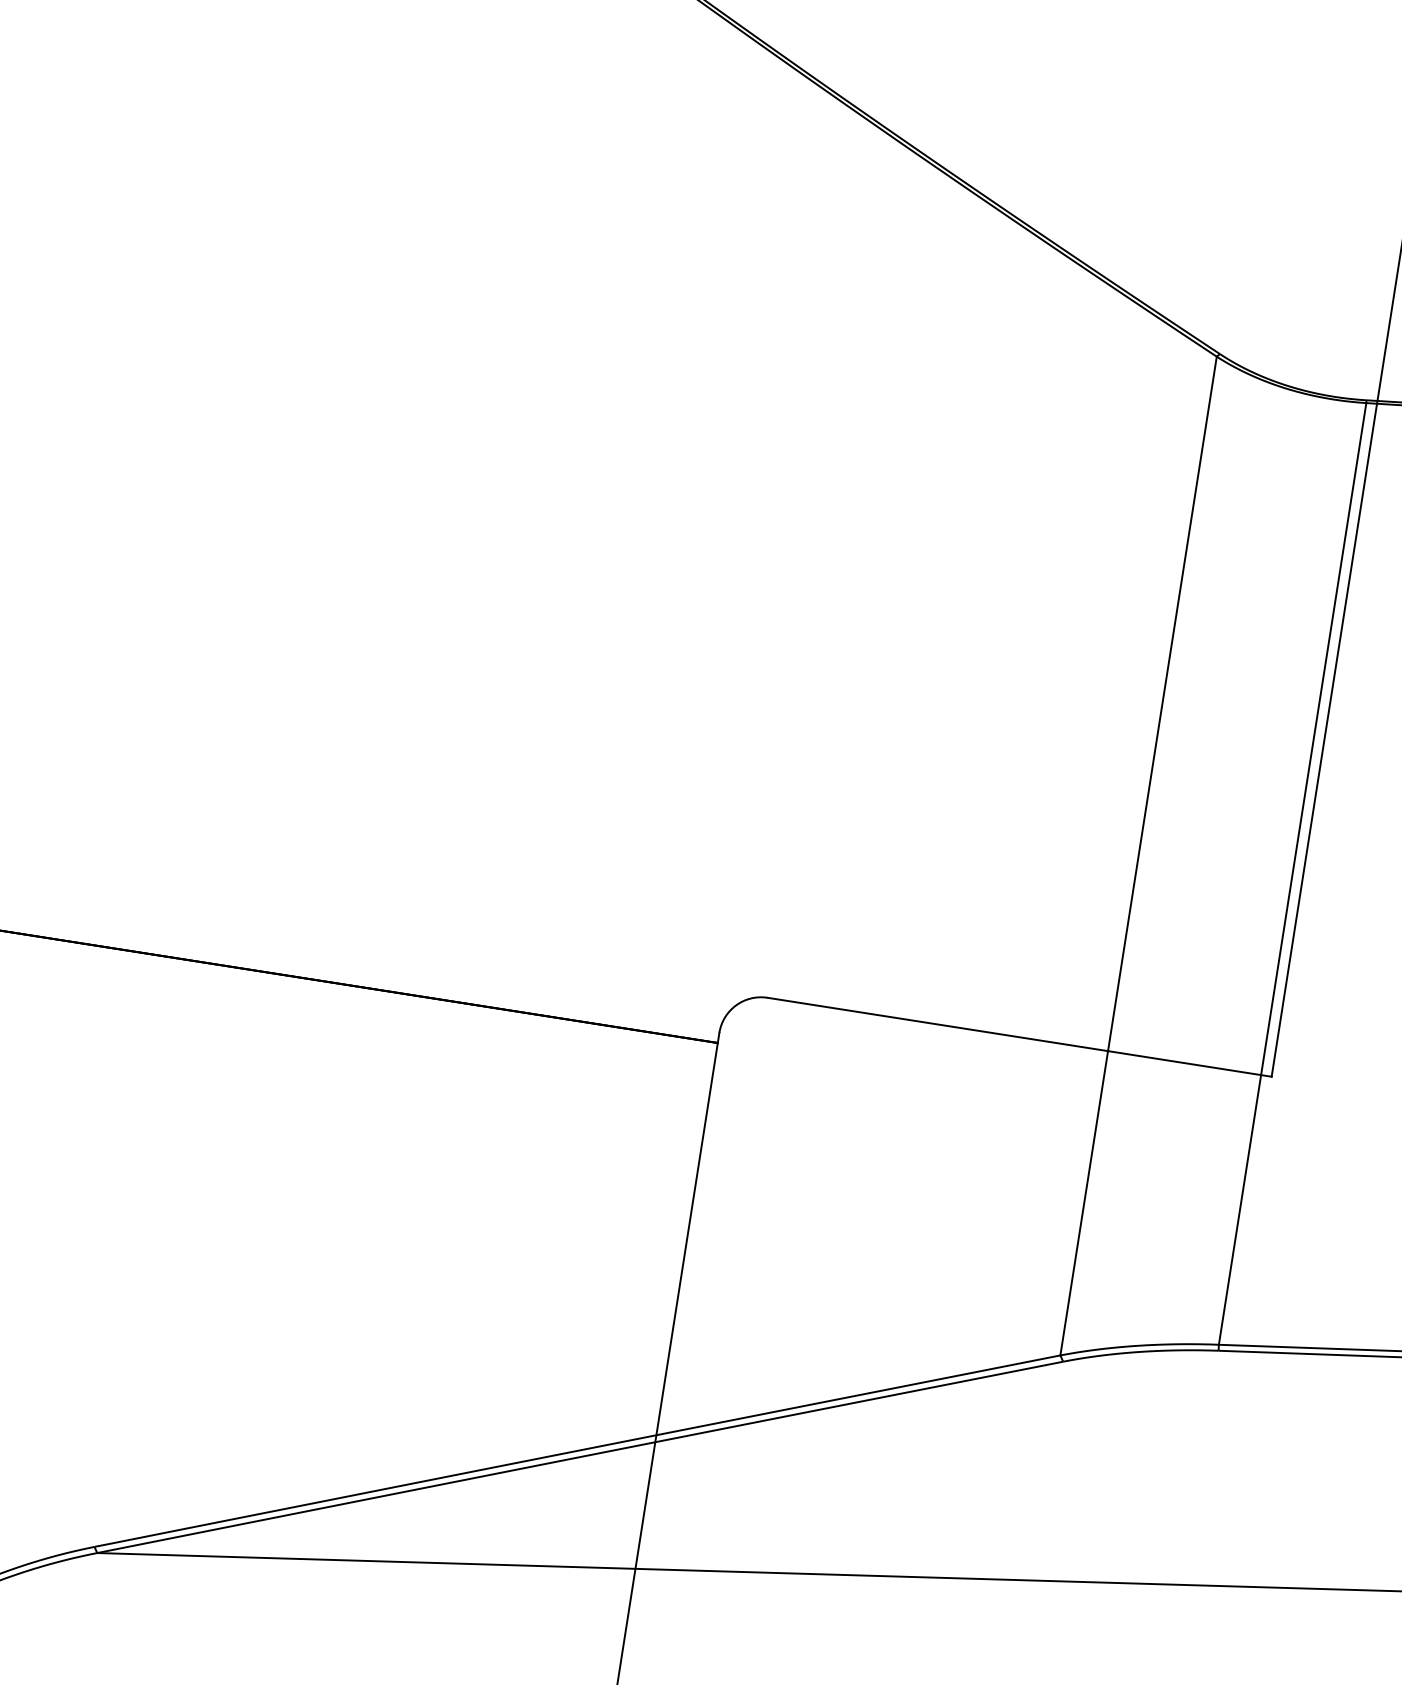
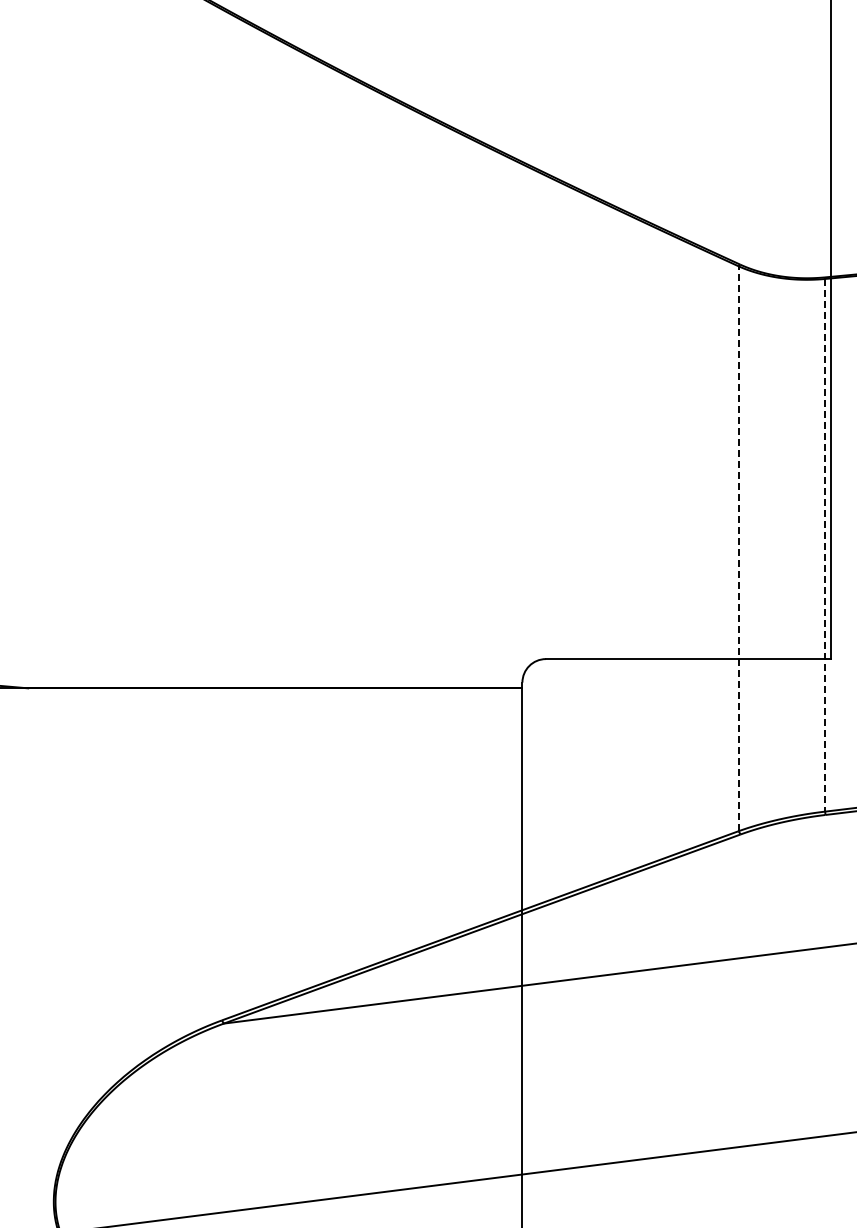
line: (1138, 855) -> (738, 548), solid -> dashed
line: (1293, 874) -> (825, 545), solid -> dashed

